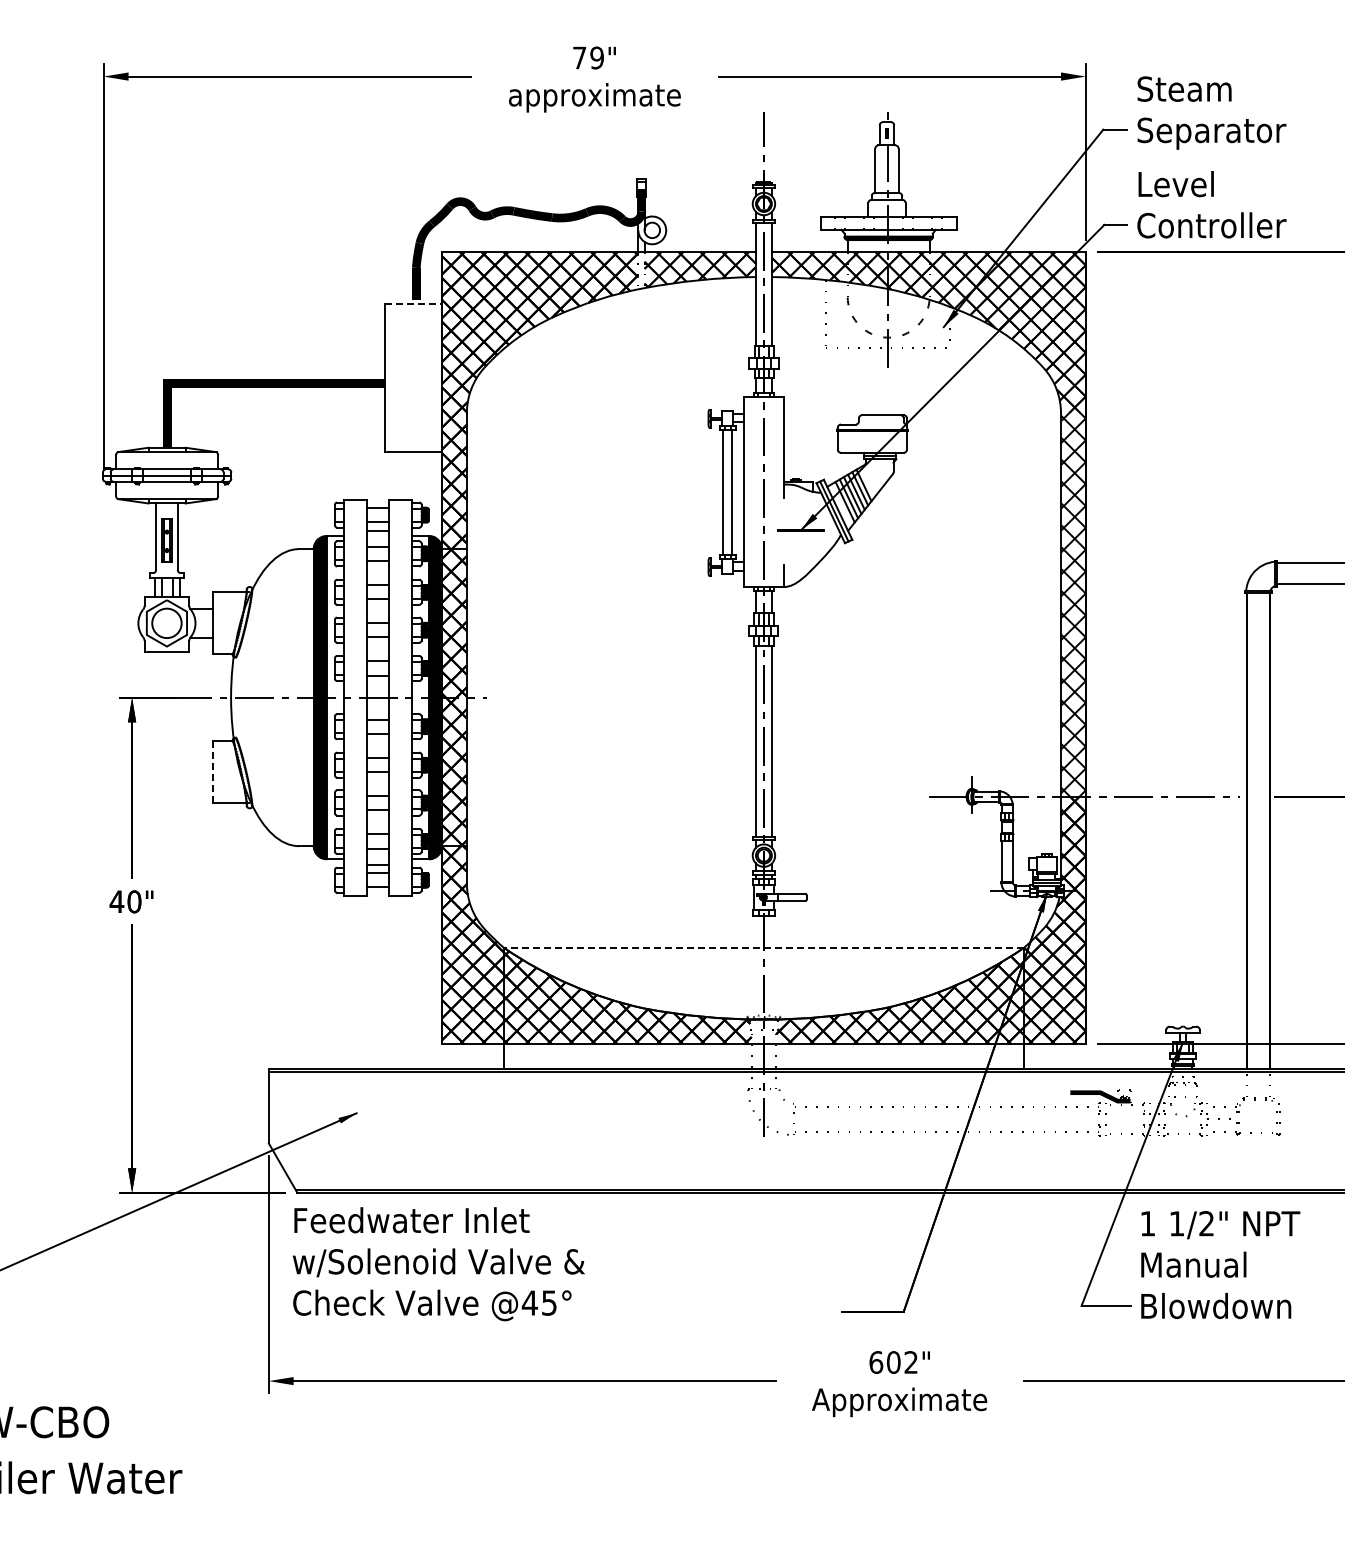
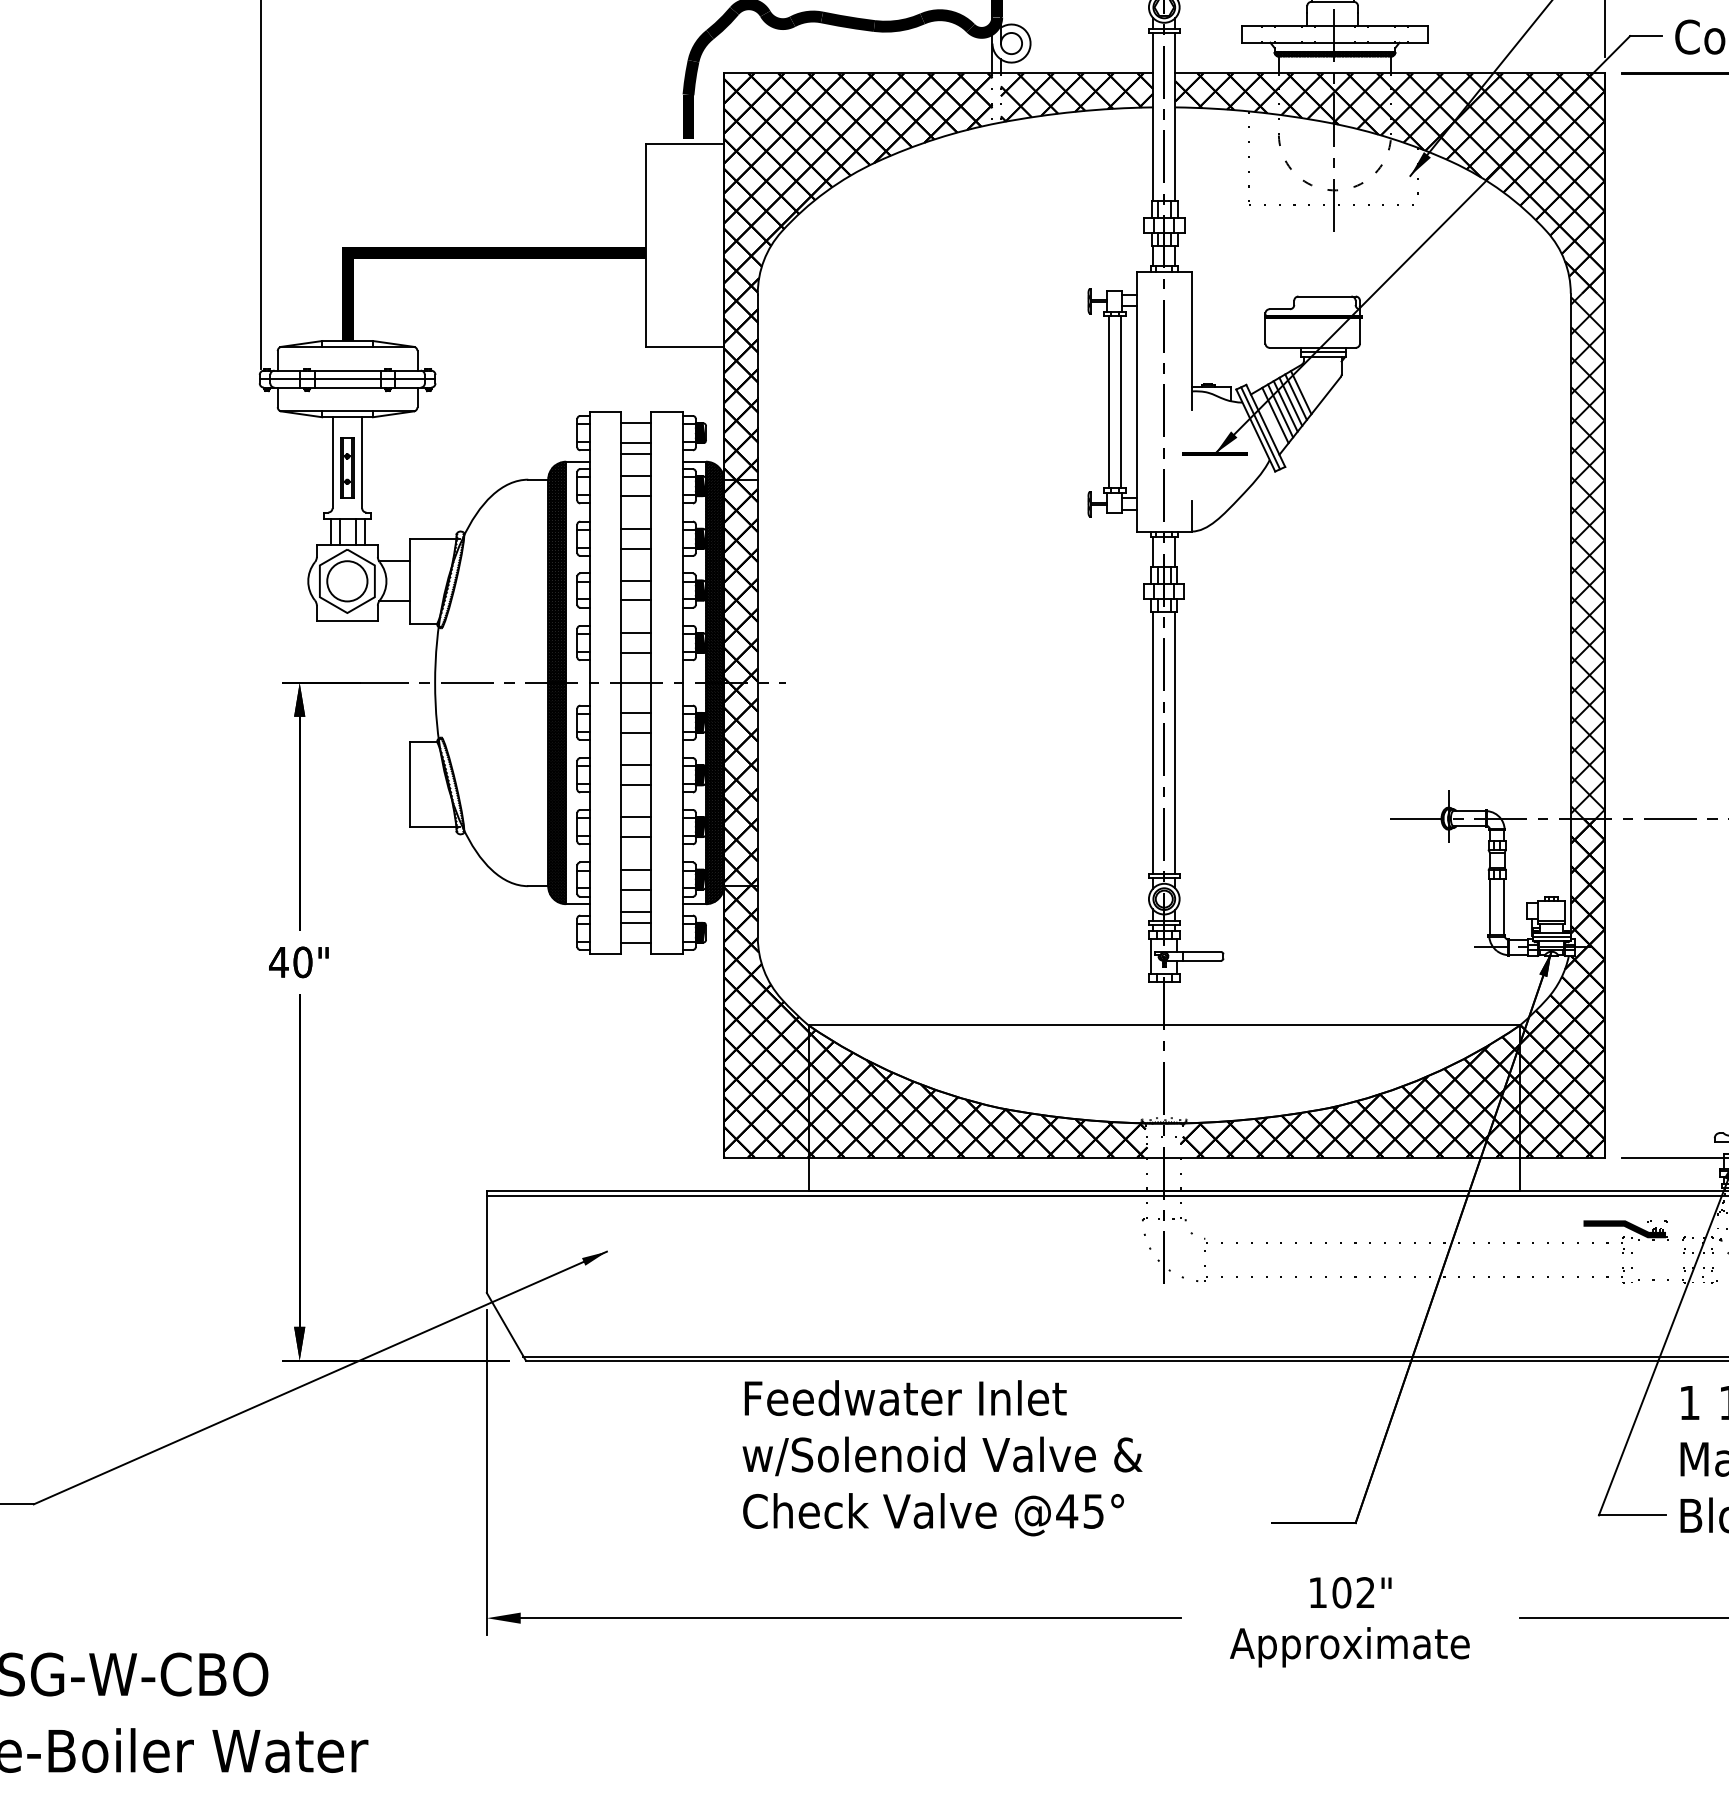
line: (413, 303) -> (684, 143), dashed -> solid
line: (212, 771) -> (409, 784), dashed -> solid
line: (763, 947) -> (1163, 1024), dashed -> solid
text: (438, 1264) -> (942, 1458), moved
text: (876, 1362) -> (1318, 1592), 602" -> 102"

